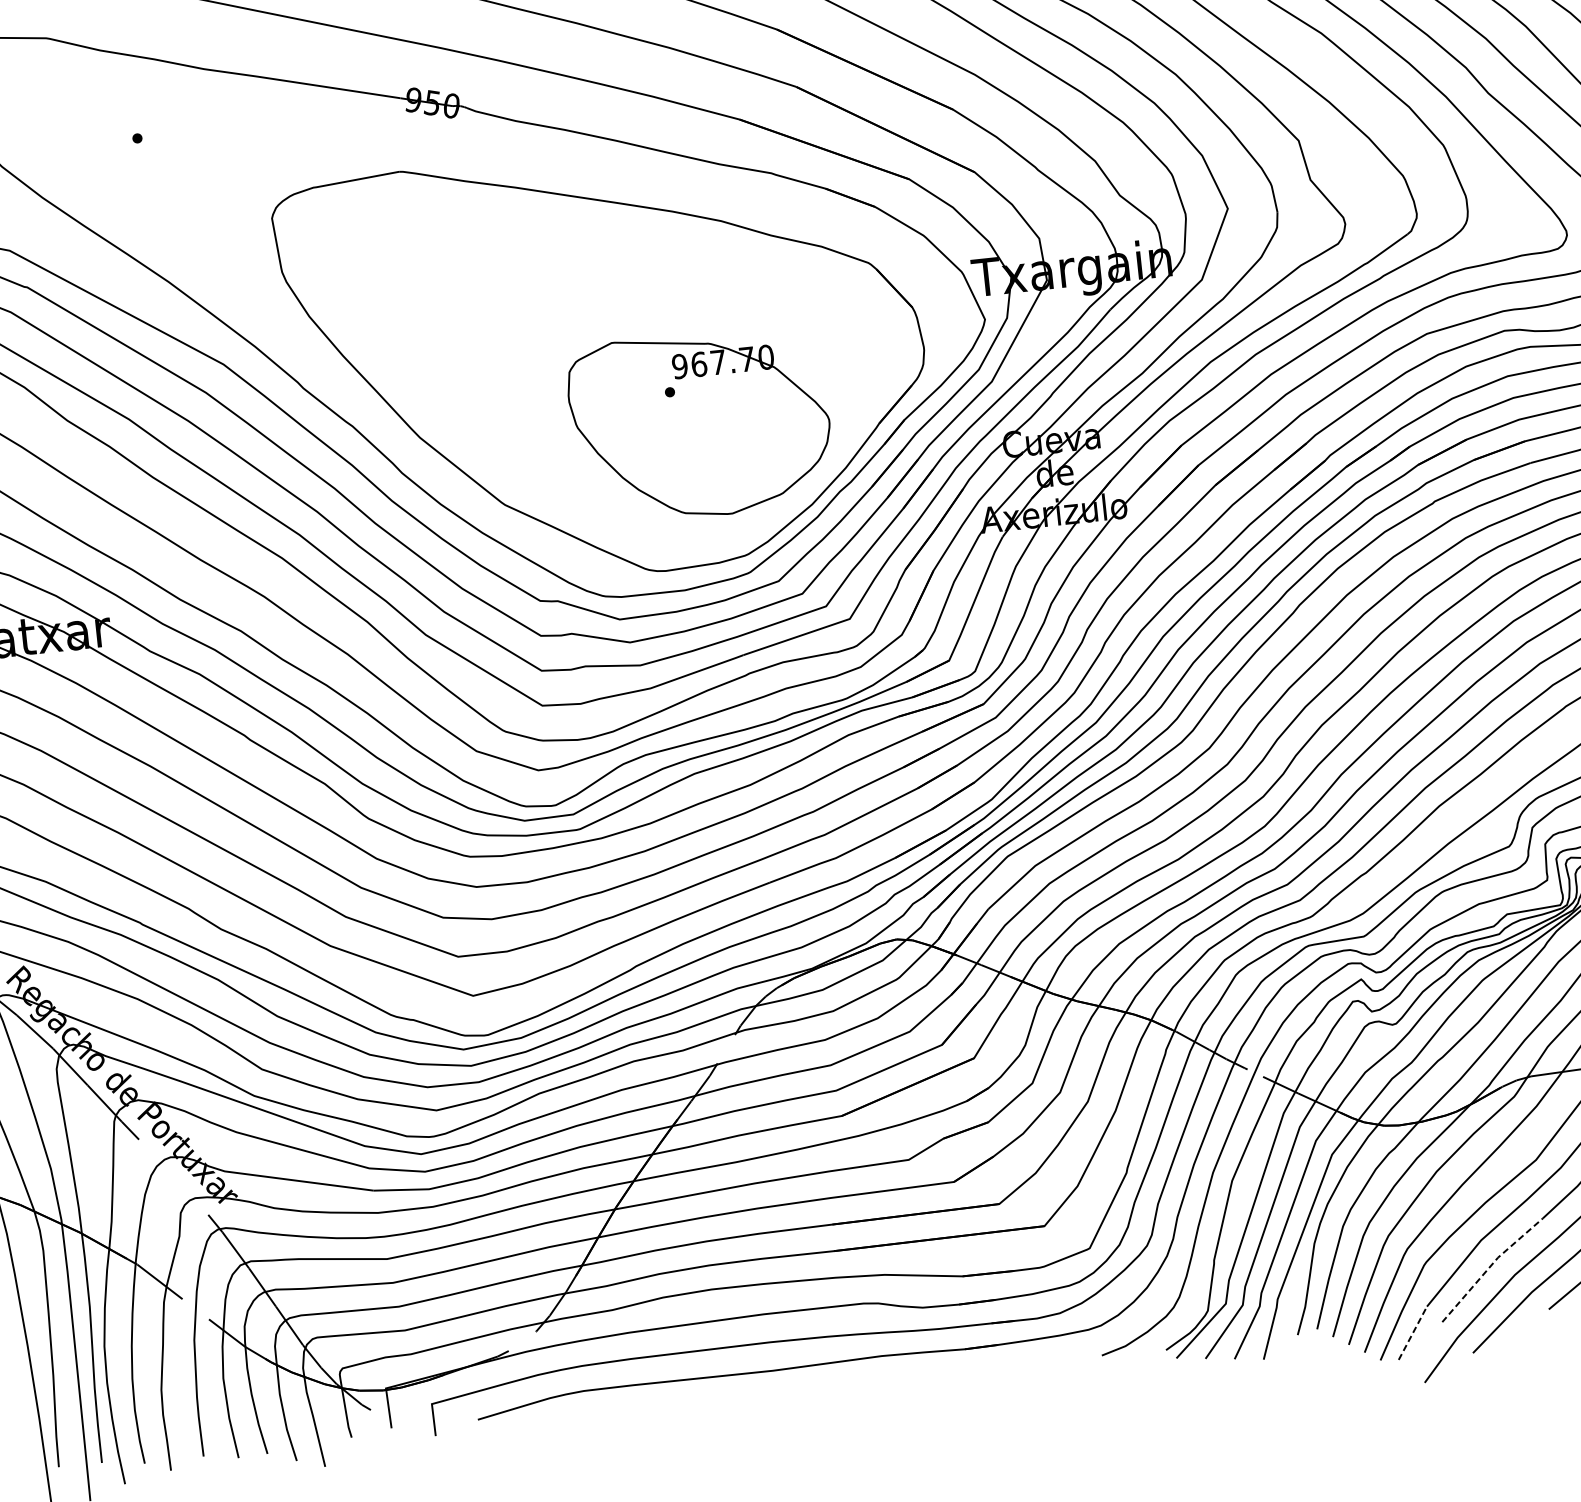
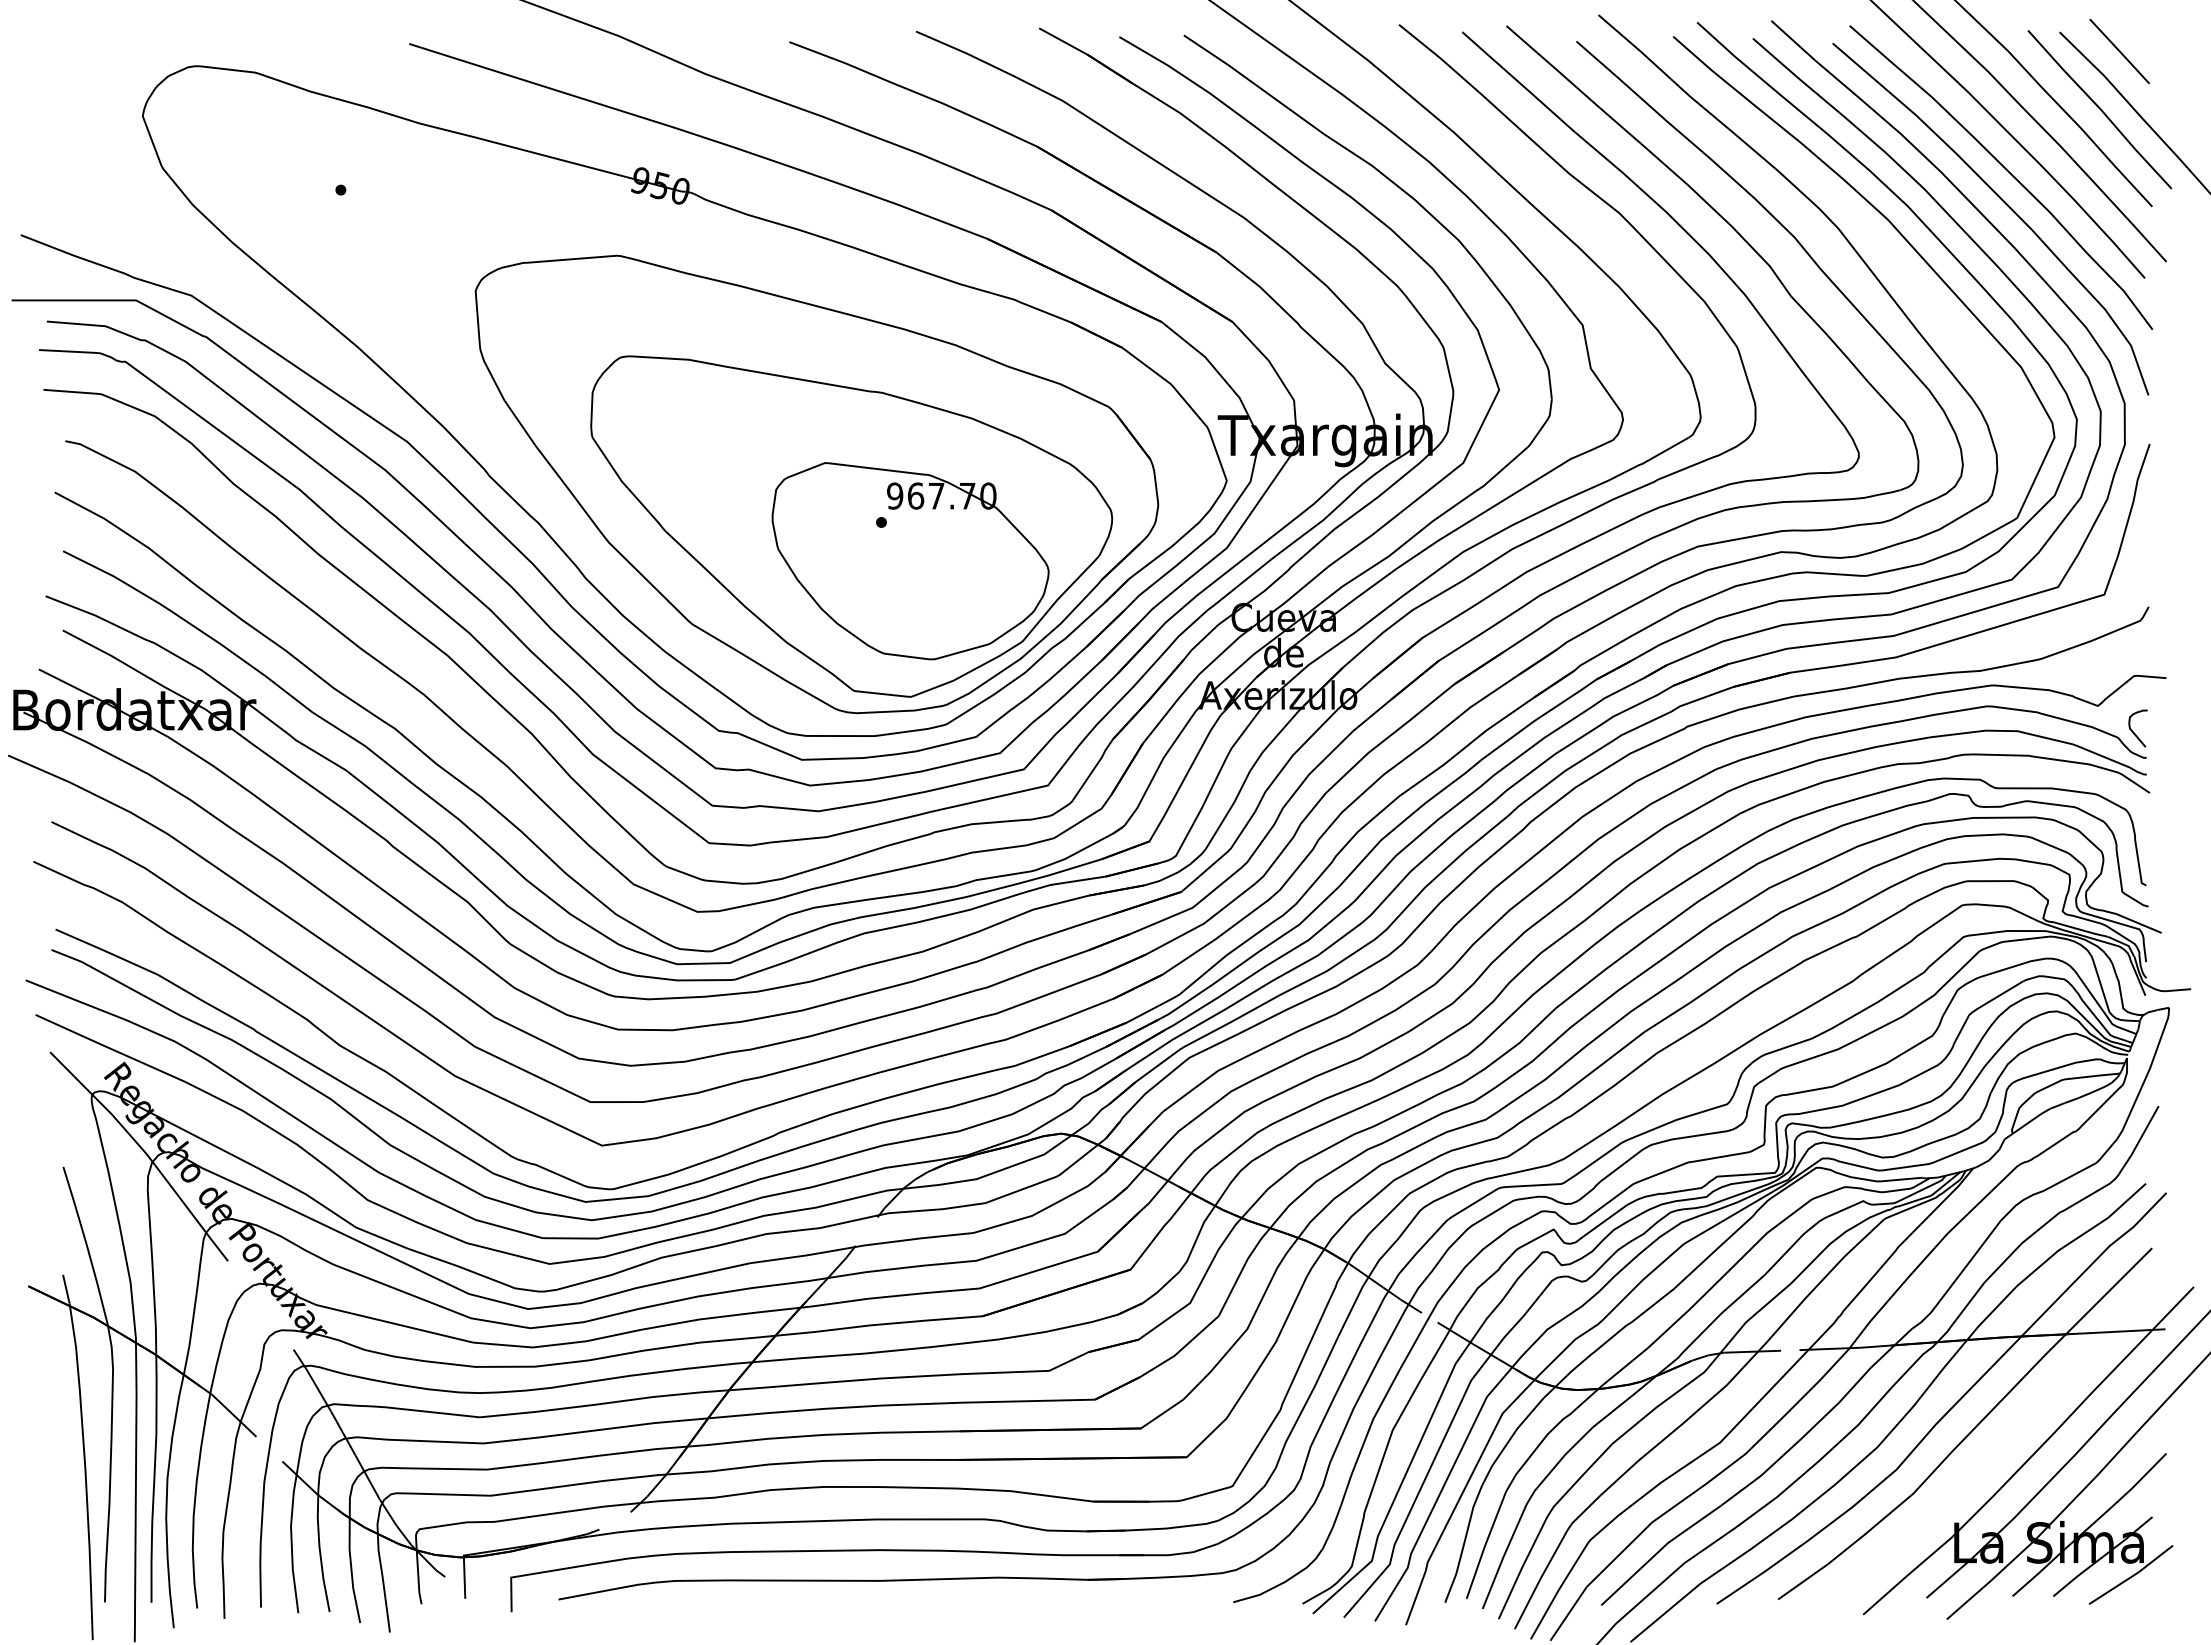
part: (642, 398) -> (851, 526), added
line: (1489, 1266) -> (1658, 1551), dashed -> solid
line: (1412, 1332) -> (1568, 1613), dashed -> solid

